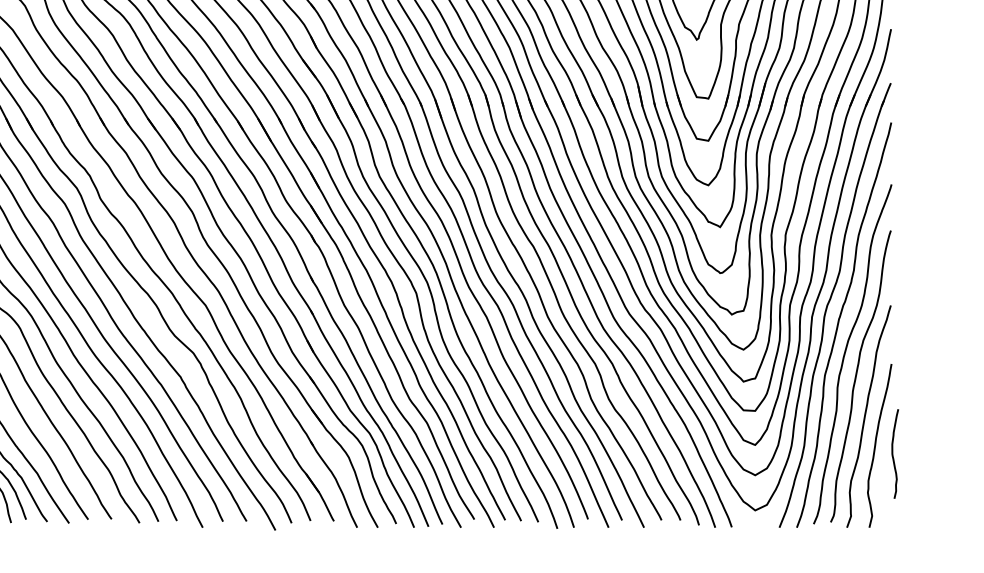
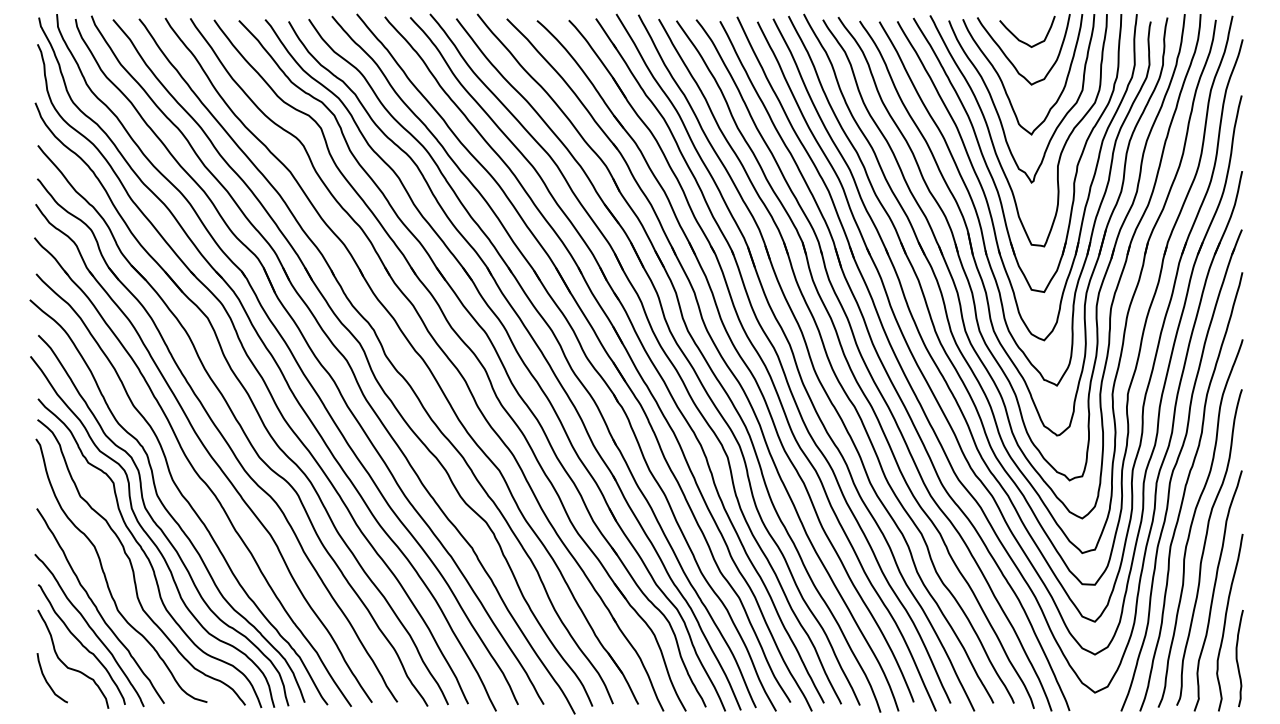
curve: (893, 453) -> (1237, 658), moved

